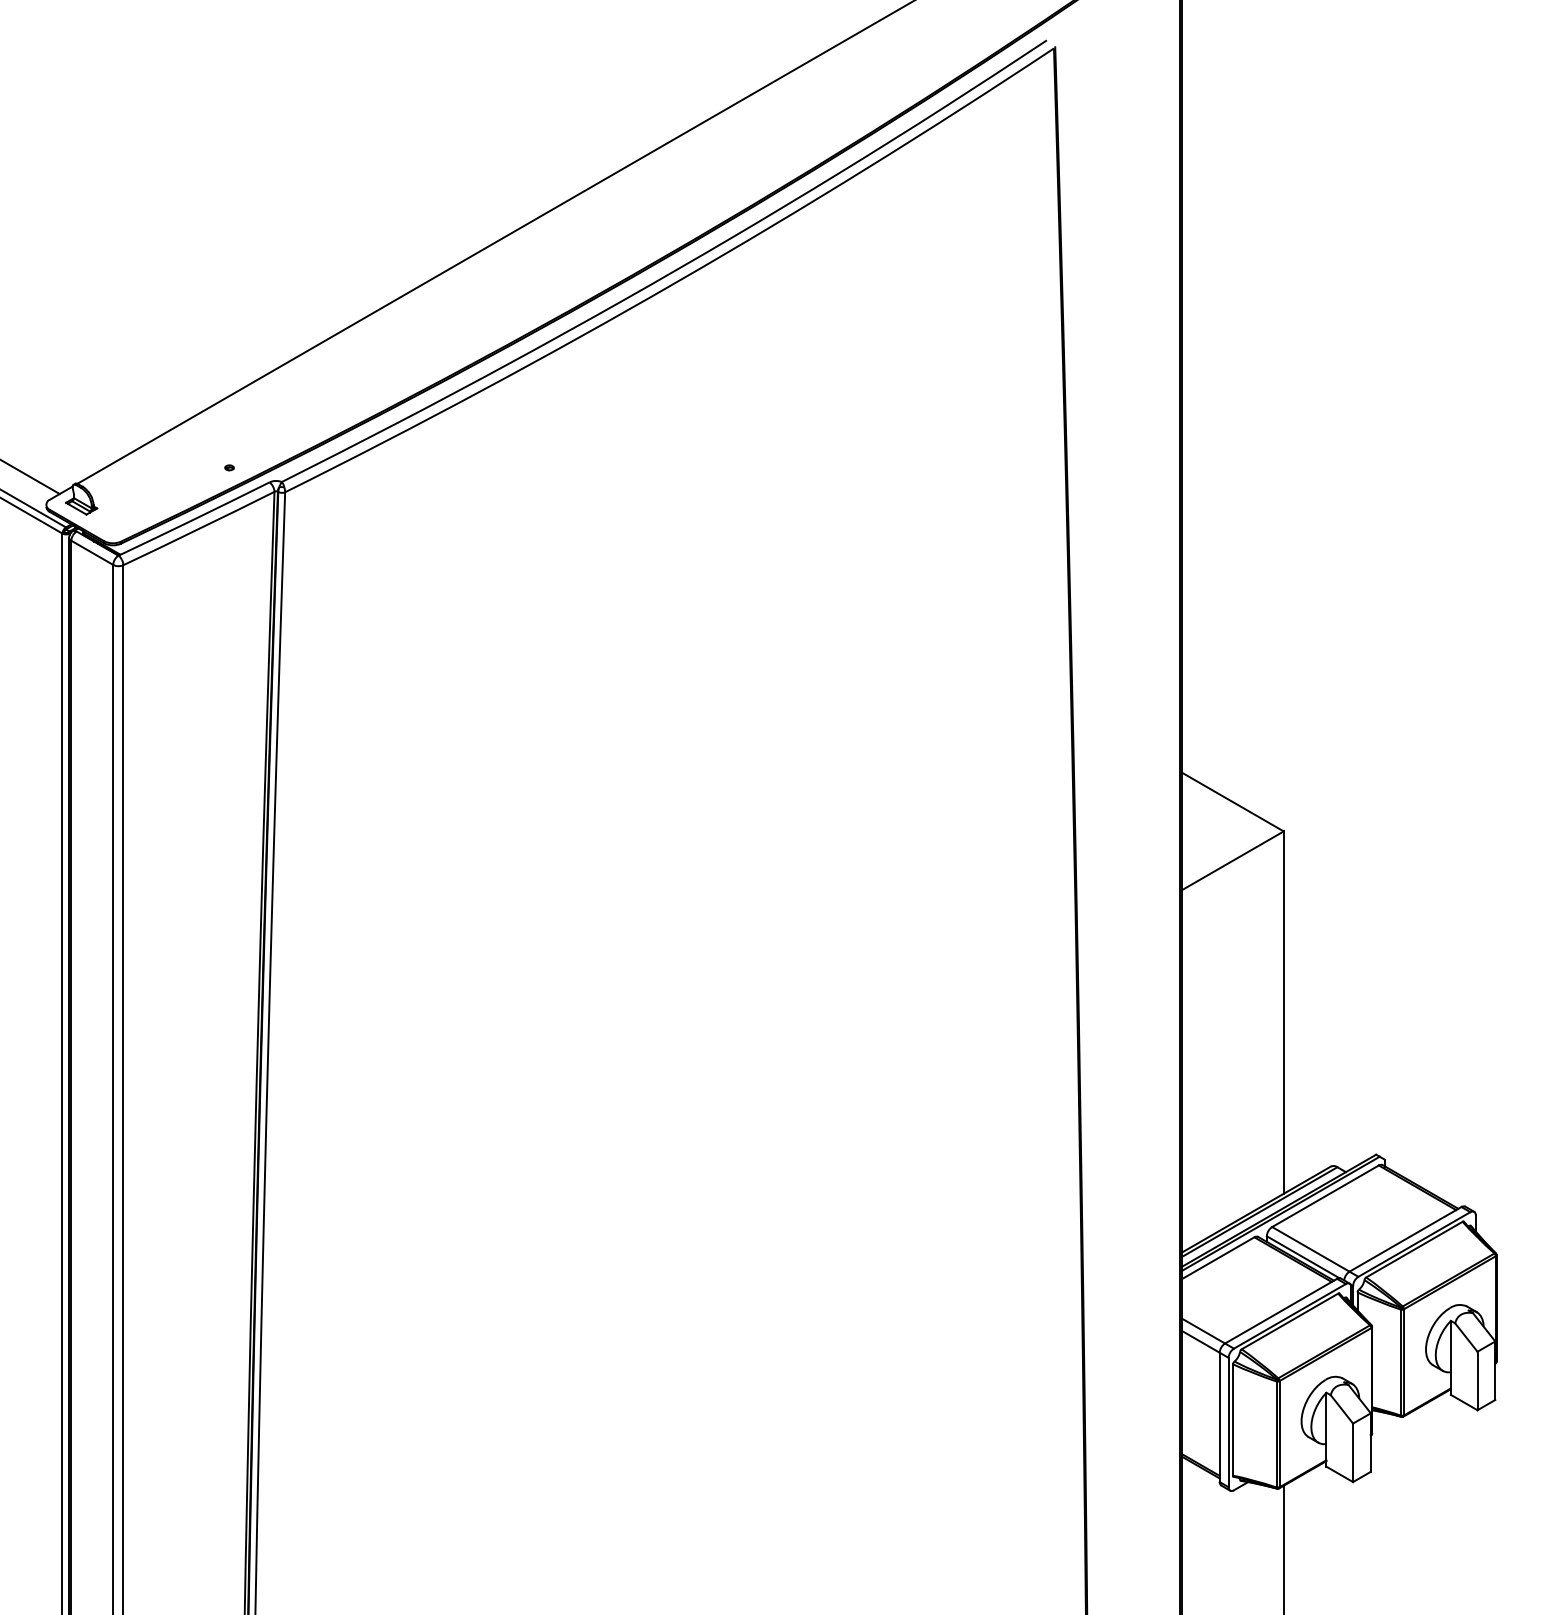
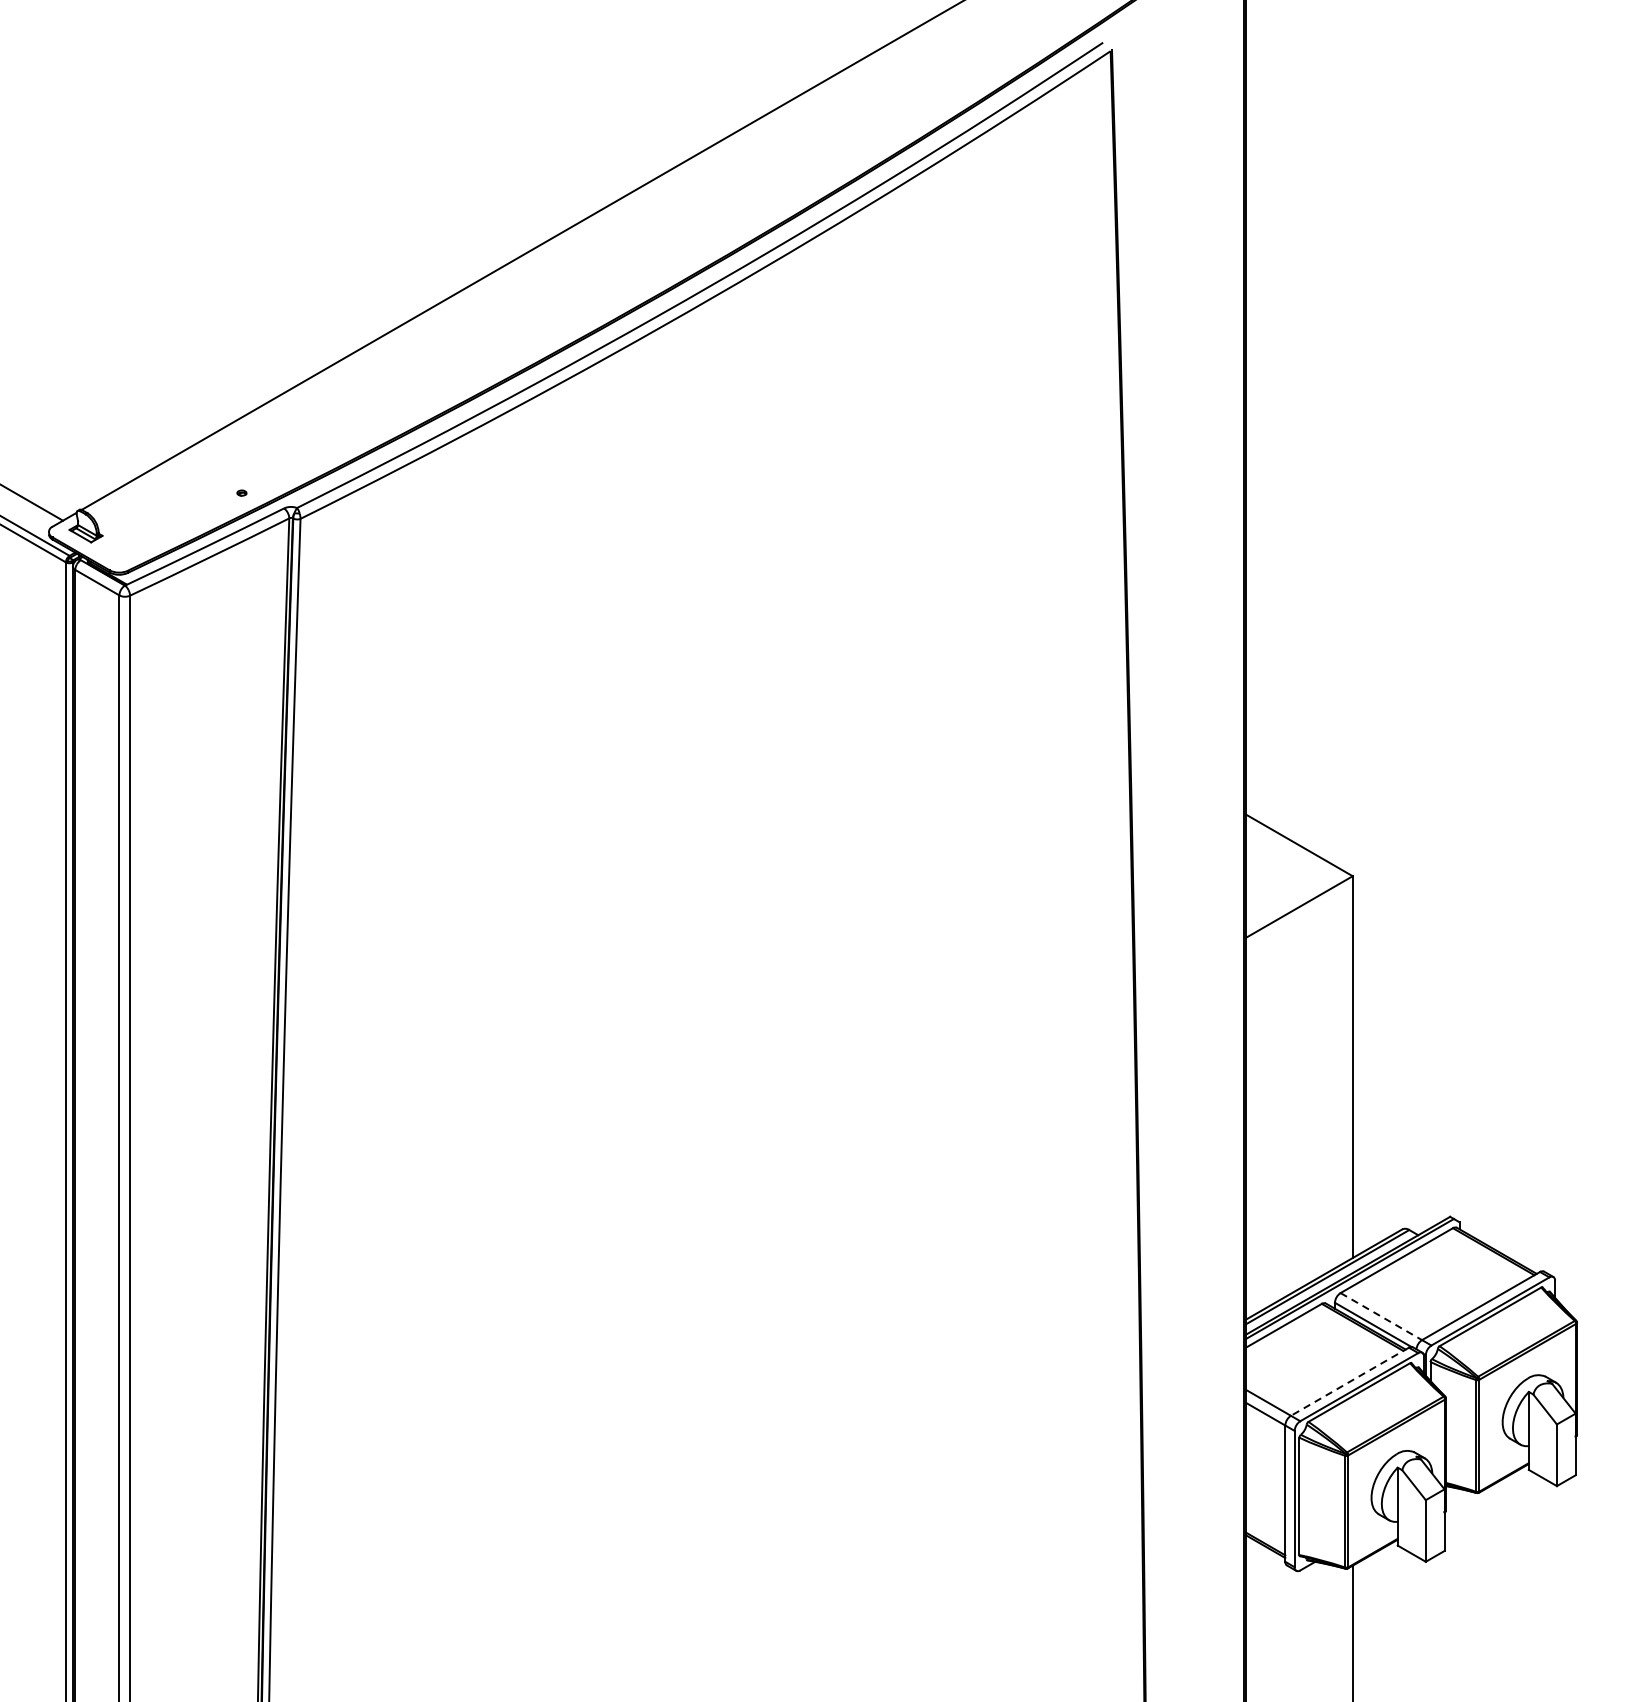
line: (1310, 1249) -> (1380, 1316), solid -> dashed
line: (1281, 1311) -> (1350, 1382), solid -> dashed

